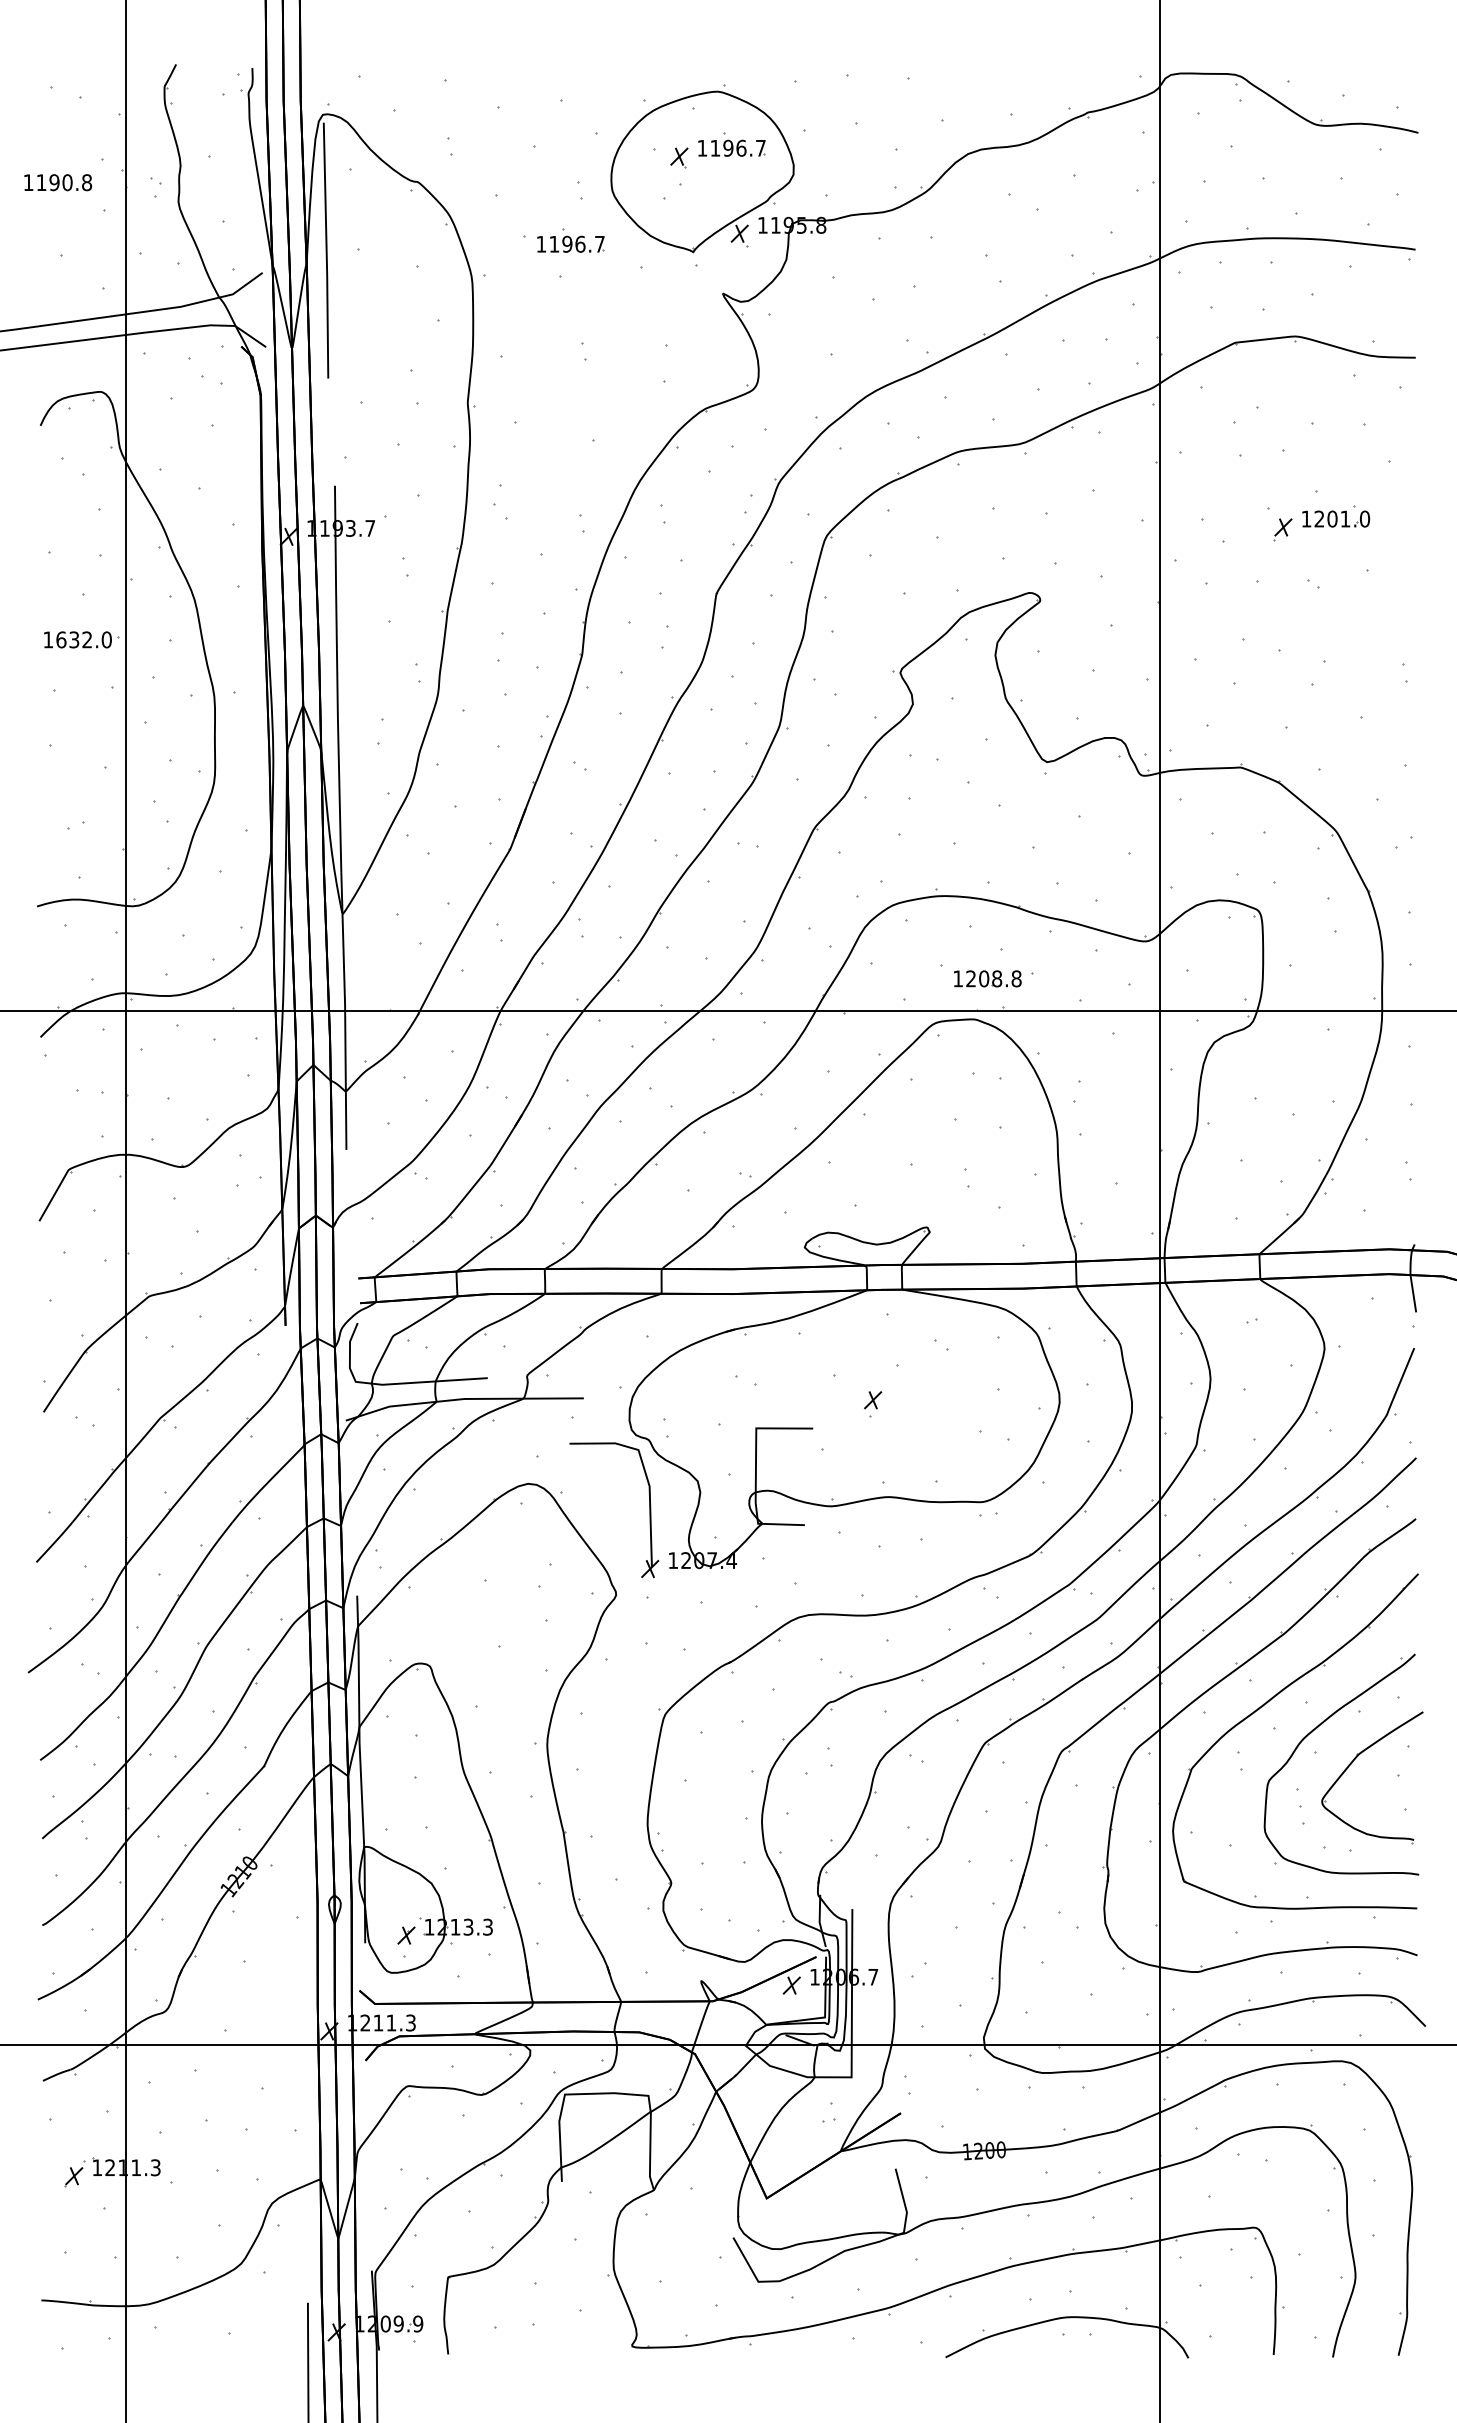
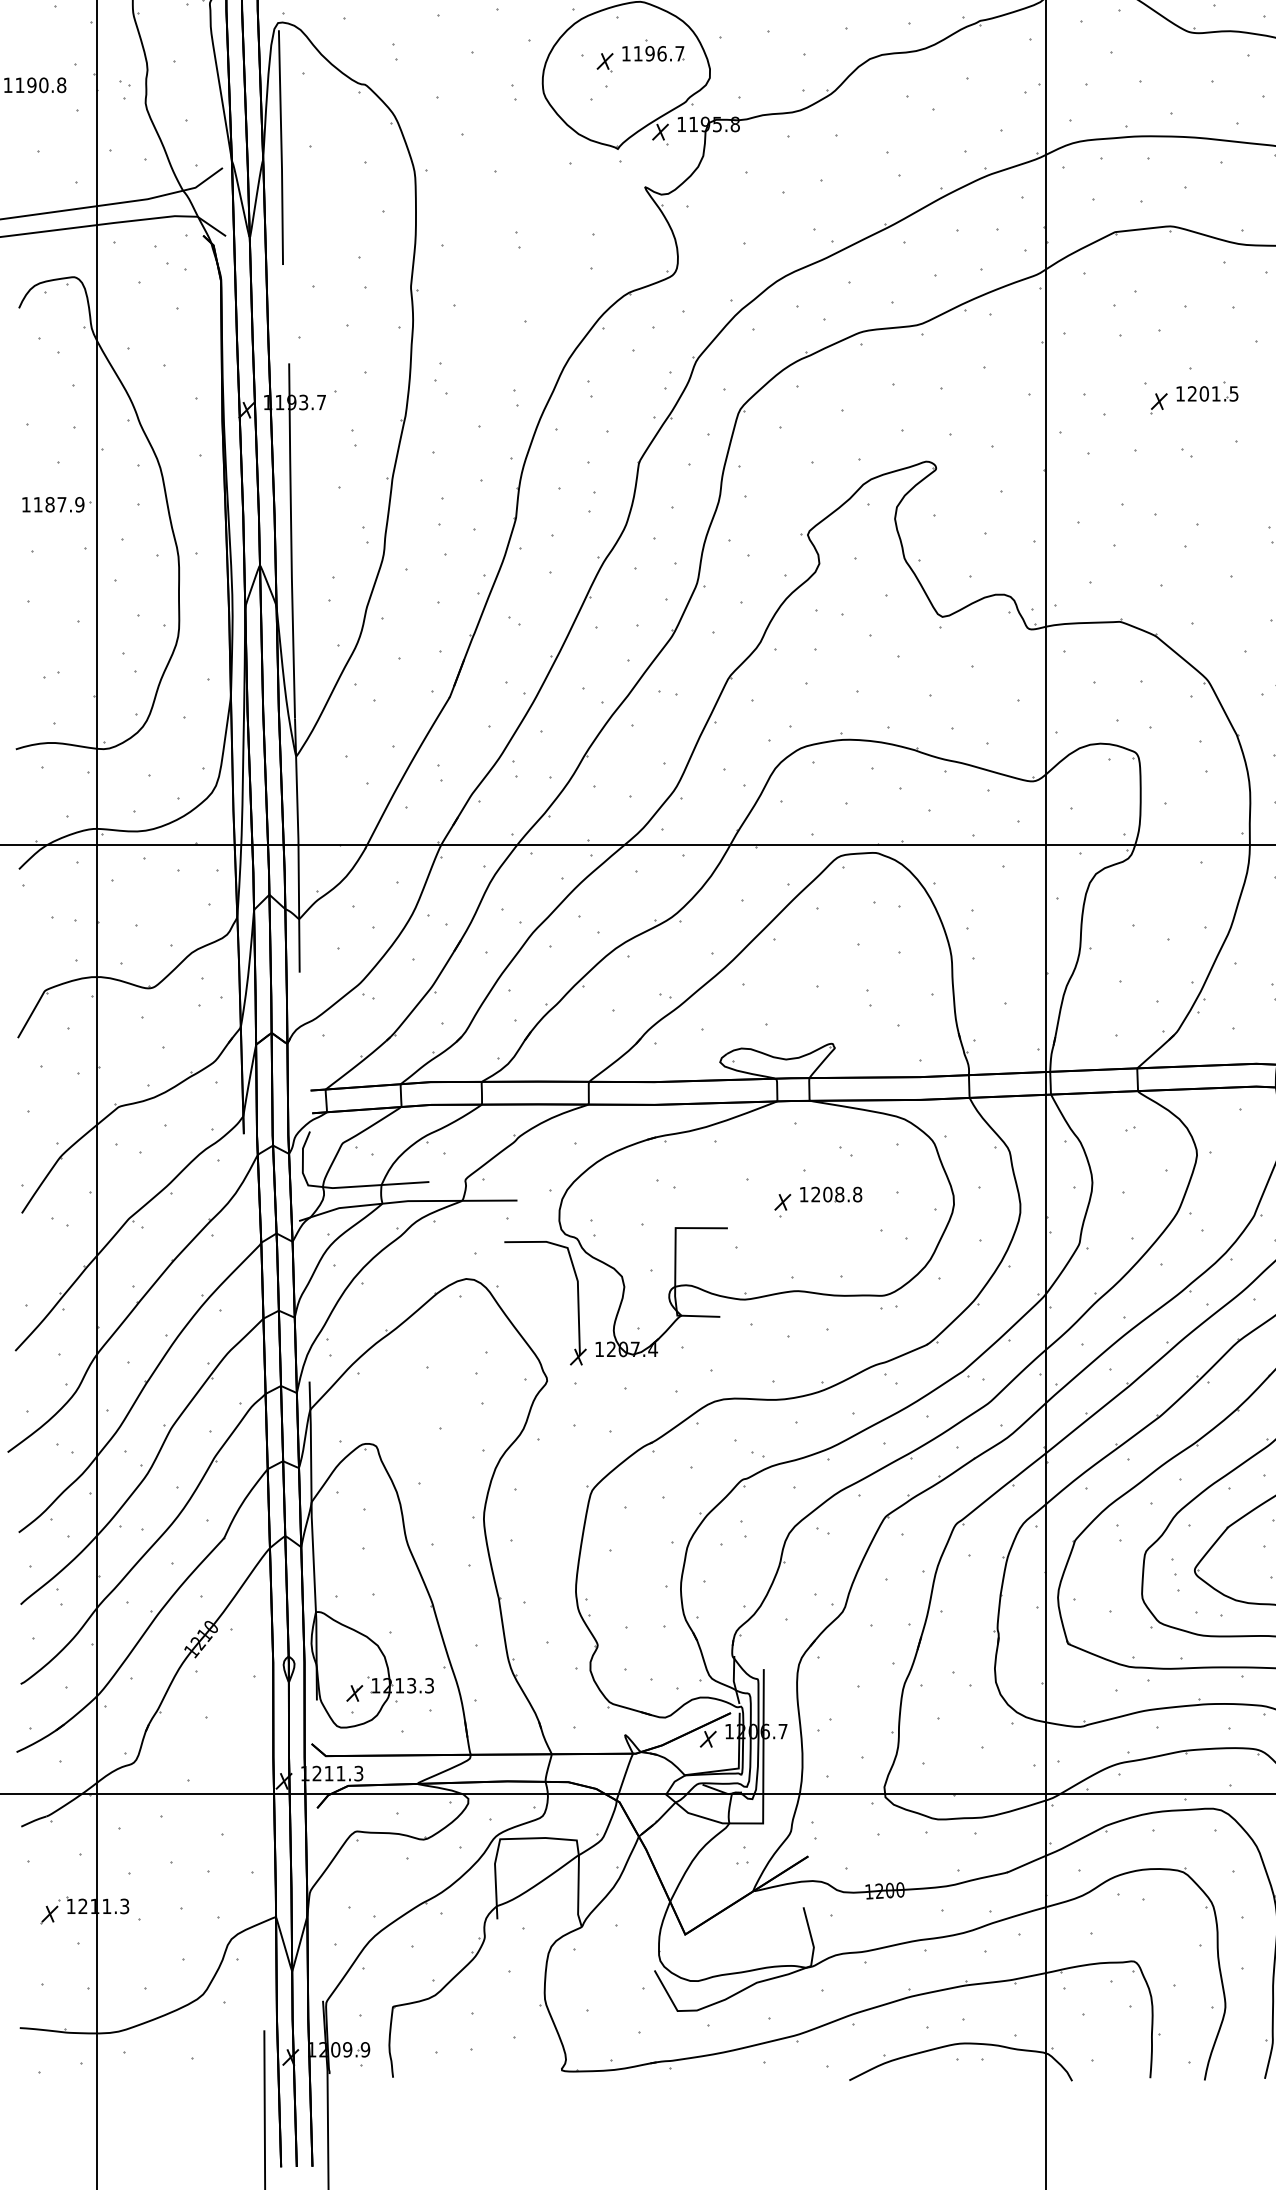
part: (570, 240) -> (505, 138), removed
text: (1364, 518) -> (1233, 393), 1201.0 -> 1201.5
text: (83, 639) -> (58, 504), 1632.0 -> 1187.9
part: (987, 978) -> (830, 1194), moved

